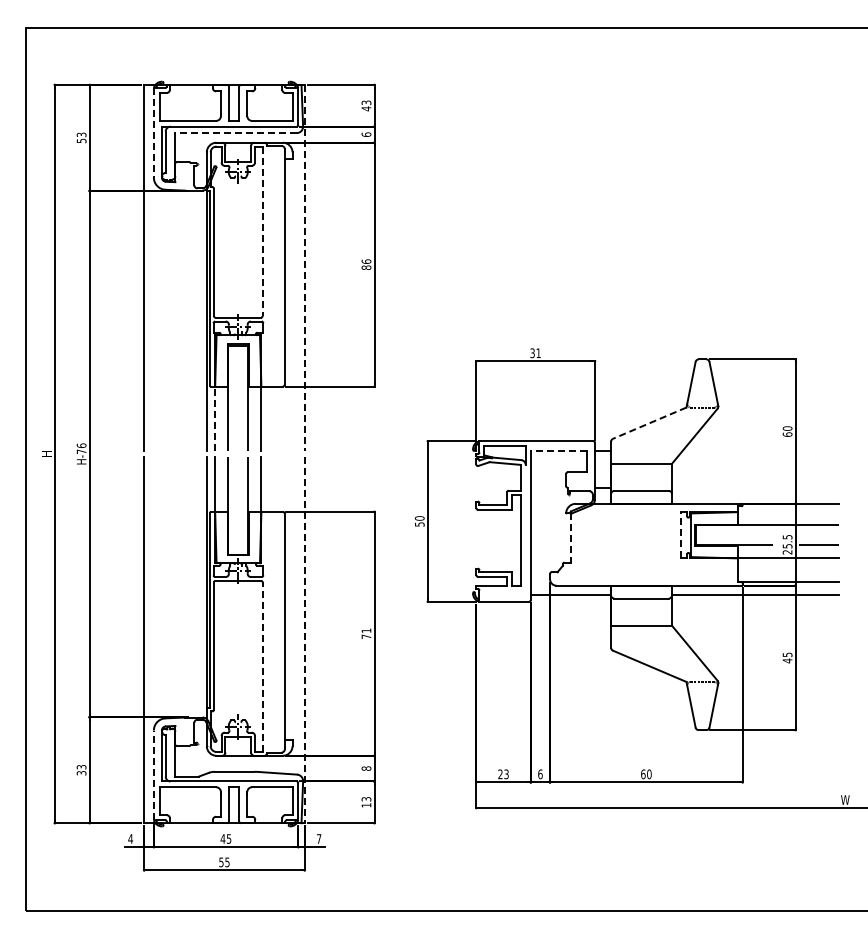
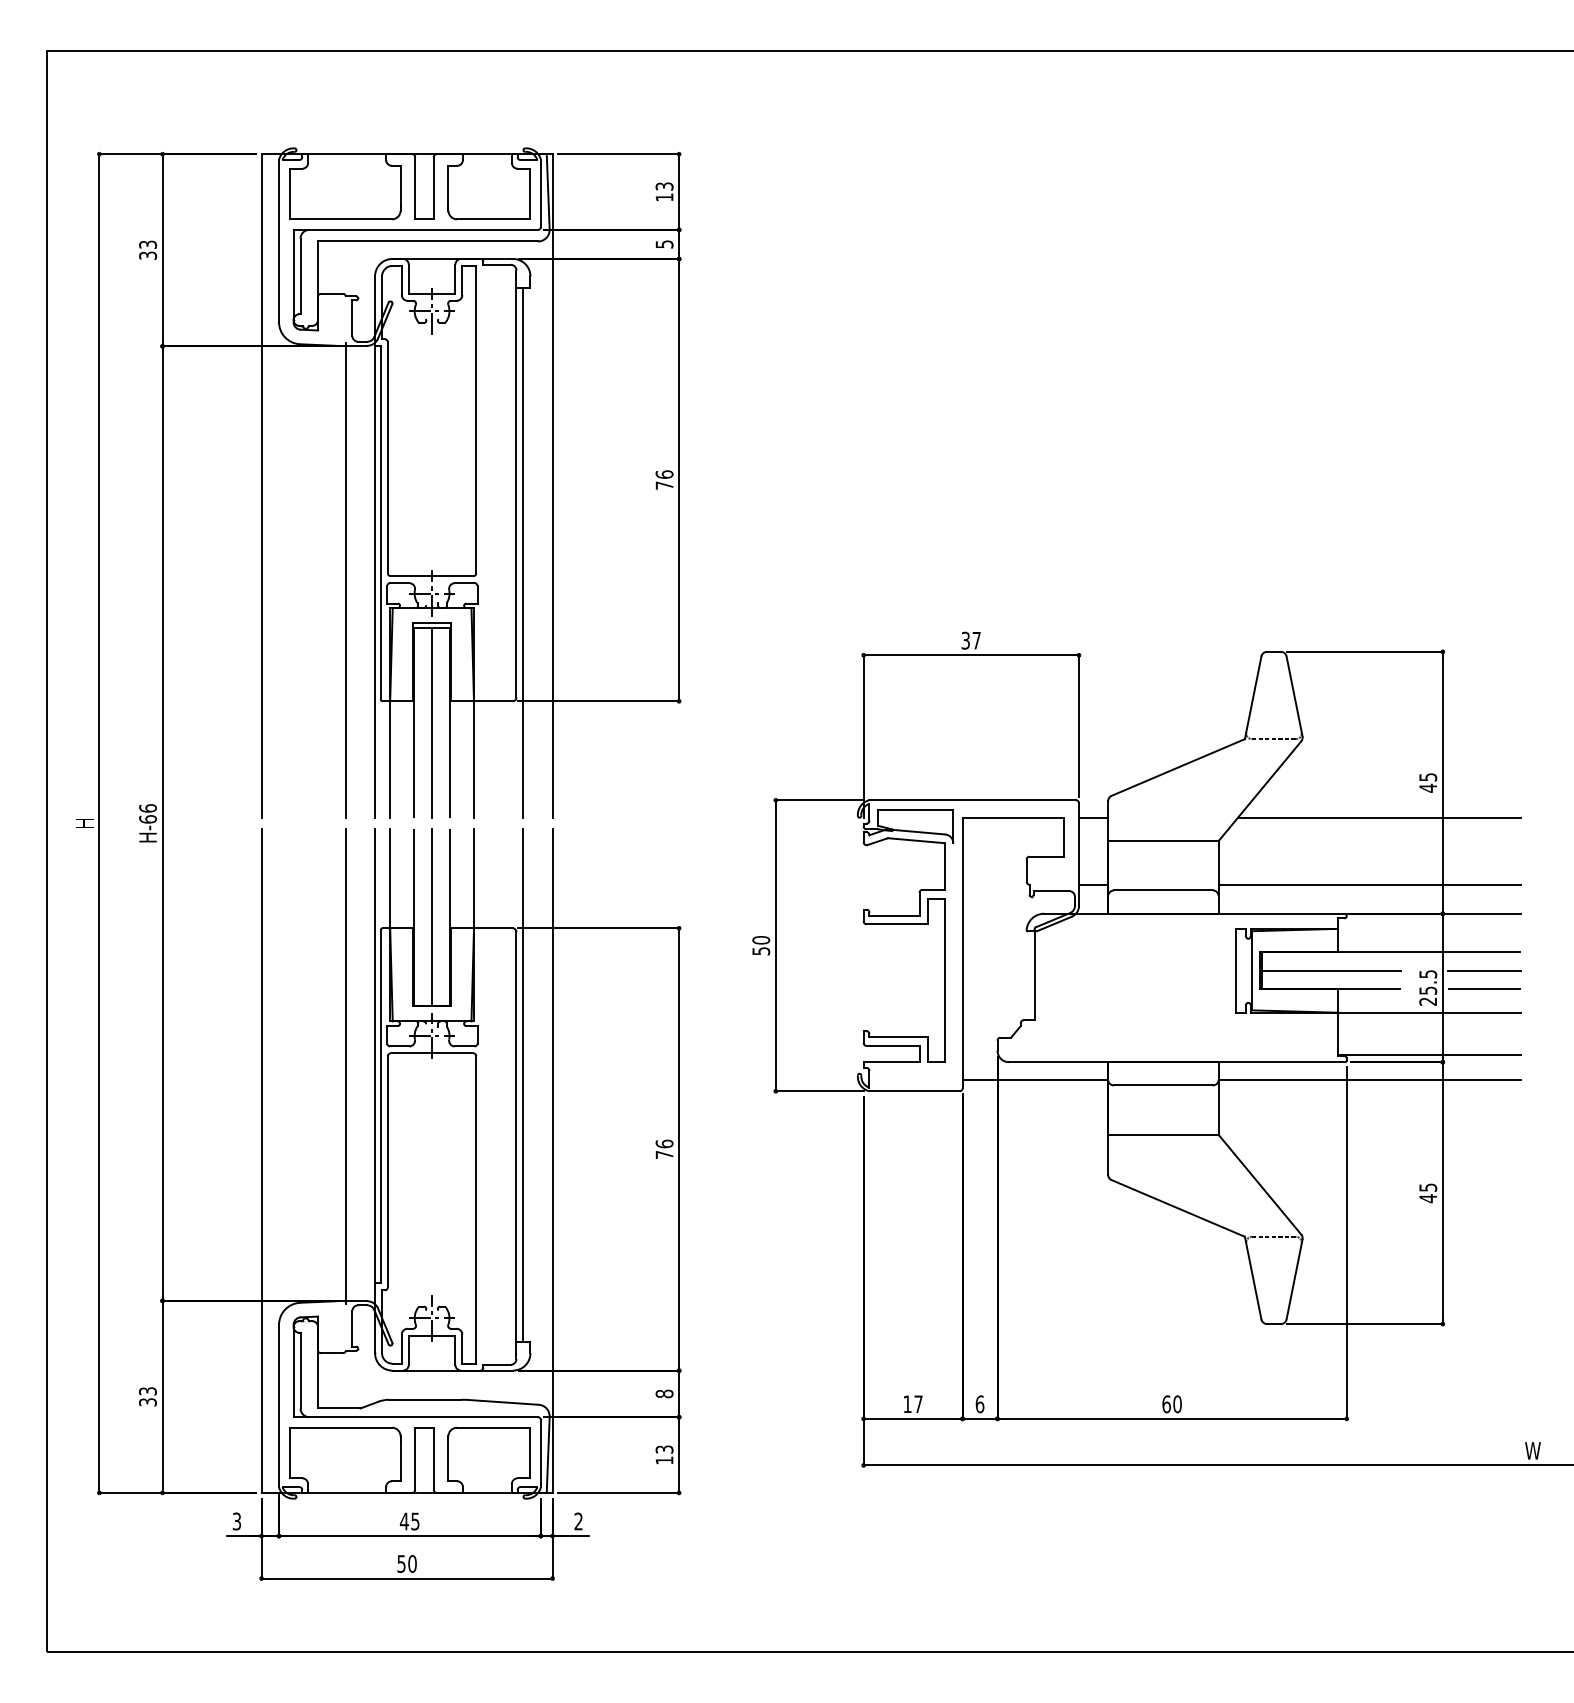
text: (366, 108) -> (664, 196), 43 -> 13
line: (153, 132) -> (278, 240), dashed -> solid
line: (236, 133) -> (428, 242), dashed -> solid
text: (366, 134) -> (664, 244), 6 -> 5
text: (80, 140) -> (145, 254), 53 -> 33
line: (262, 231) -> (476, 419), dashed -> solid
line: (304, 267) -> (552, 485), dashed -> solid
text: (366, 267) -> (664, 485), 86 -> 76
line: (288, 304) -> (523, 552), added
line: (190, 319) -> (345, 579), added
text: (538, 352) -> (976, 639), 31 -> 37
line: (238, 398) -> (432, 722), added
line: (215, 418) -> (390, 759), dashed -> solid
line: (649, 423) -> (1177, 768), dashed -> solid
text: (787, 431) -> (1428, 782), 60 -> 45
line: (558, 450) -> (1012, 817), dashed -> solid
line: (760, 450) -> (1379, 817), added
text: (81, 451) -> (147, 818), H-76 -> H-66
line: (755, 487) -> (1370, 884), added
line: (238, 505) -> (432, 916), added
line: (681, 534) -> (1235, 969), dashed -> solid
line: (734, 535) -> (1331, 971), added
line: (818, 535) -> (1484, 971), added
line: (570, 538) -> (1034, 976), dashed -> solid
line: (190, 587) -> (345, 1065), added
line: (288, 598) -> (523, 1085), added
text: (366, 630) -> (664, 1143), 71 -> 76
line: (304, 640) -> (552, 1161), dashed -> solid
line: (262, 667) -> (476, 1210), dashed -> solid
text: (503, 774) -> (913, 1404), 23 -> 17
line: (153, 775) -> (278, 1406), dashed -> solid
text: (130, 838) -> (236, 1520), 4 -> 3
text: (318, 838) -> (577, 1520), 7 -> 2
text: (227, 862) -> (412, 1564), 55 -> 50

